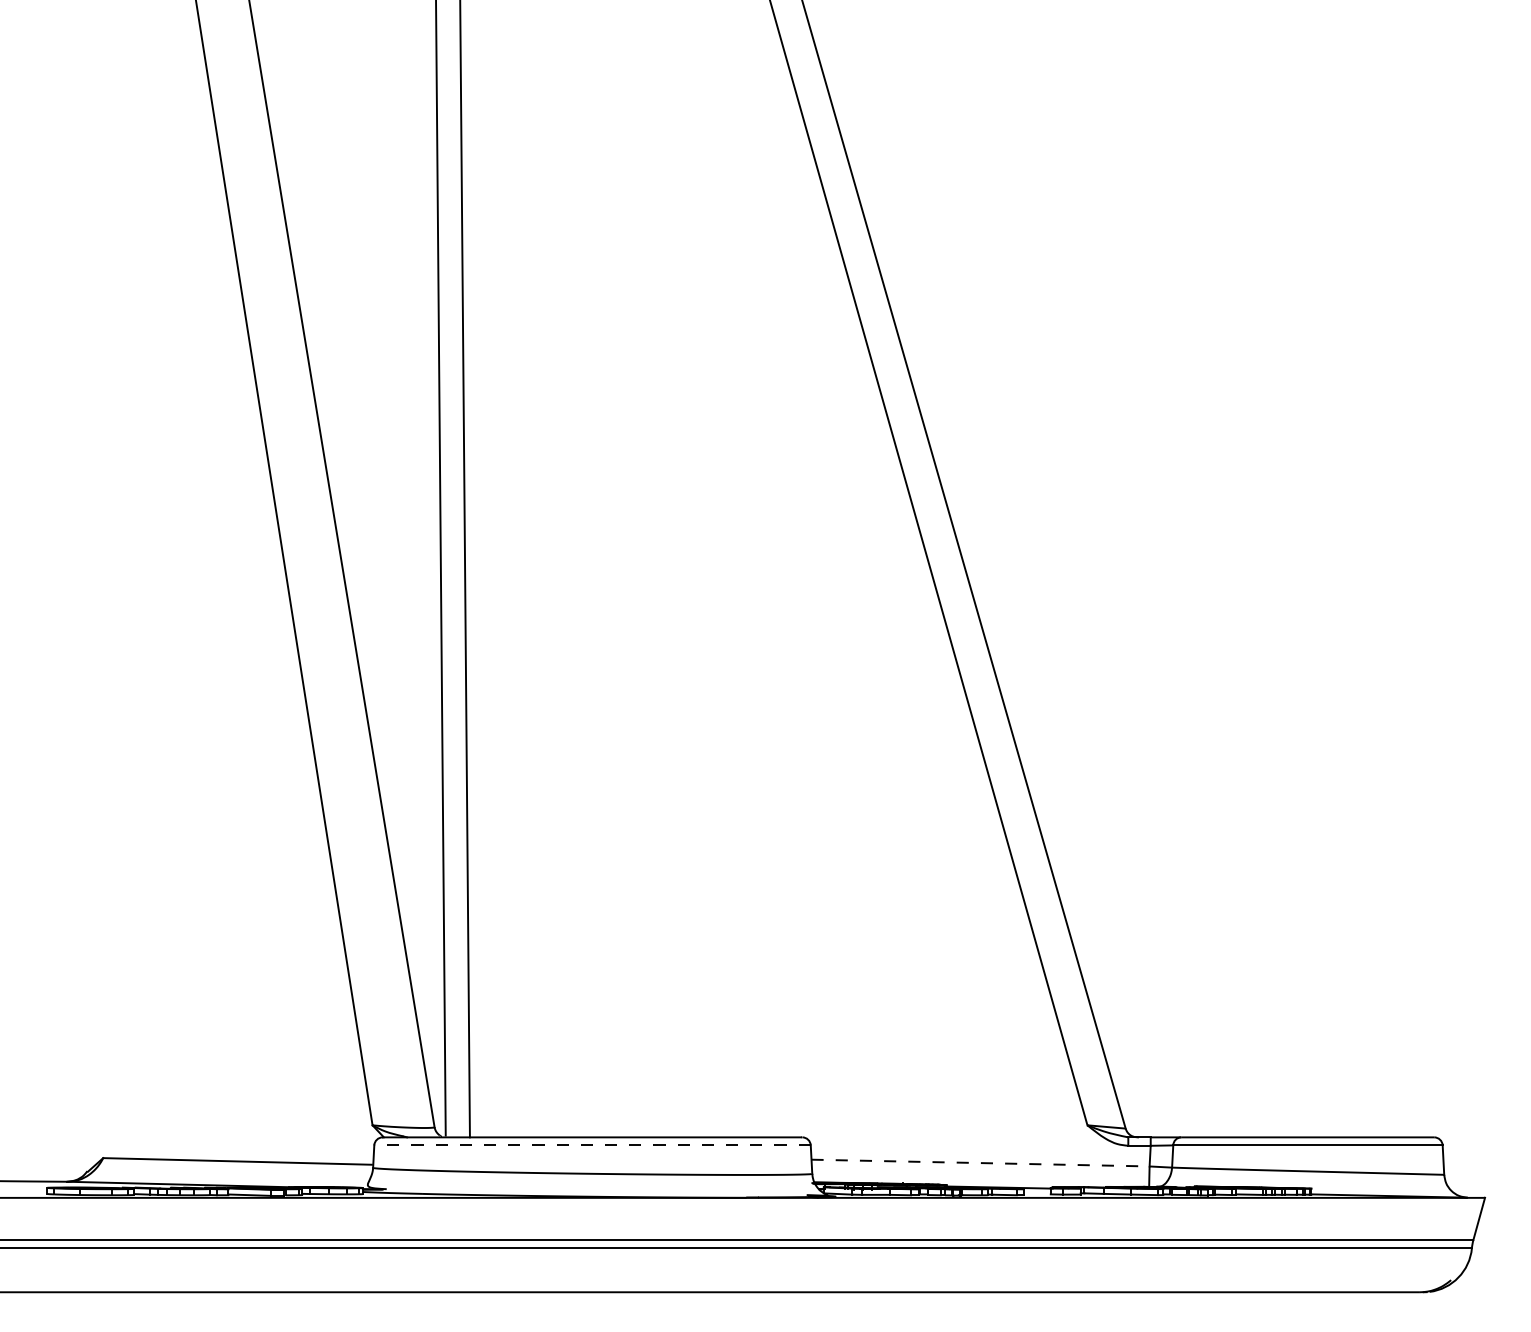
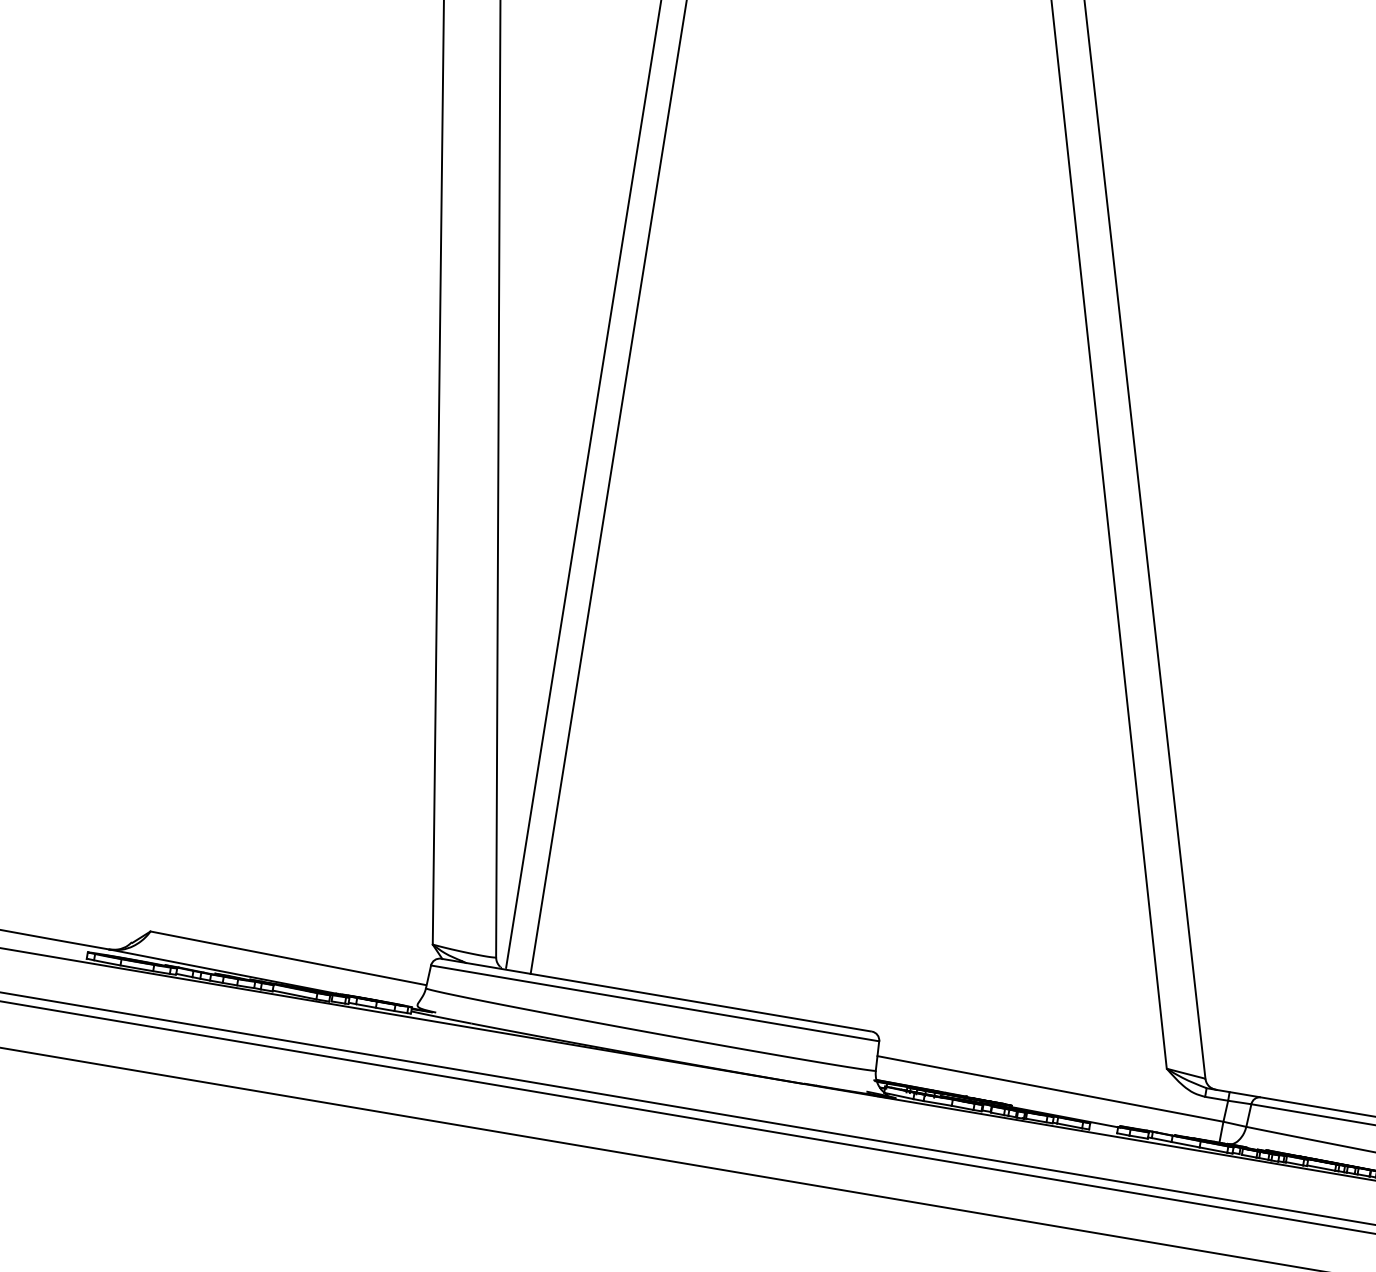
line: (592, 1145) -> (655, 1003), dashed -> solid
line: (981, 1163) -> (1051, 1089), dashed -> solid

